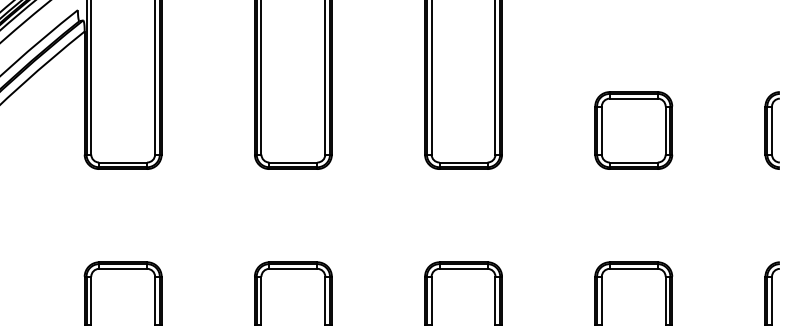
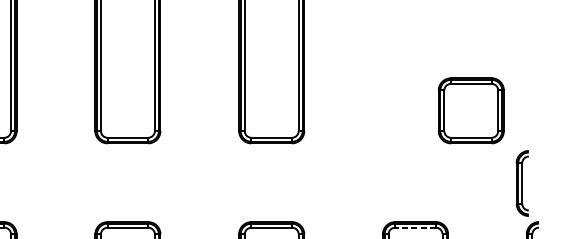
part: (633, 130) -> (471, 110), moved
part: (771, 130) -> (521, 183), moved
line: (633, 268) -> (415, 227), solid -> dashed

